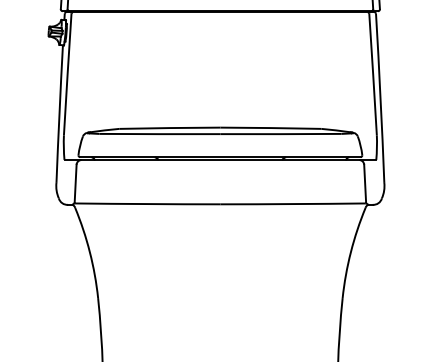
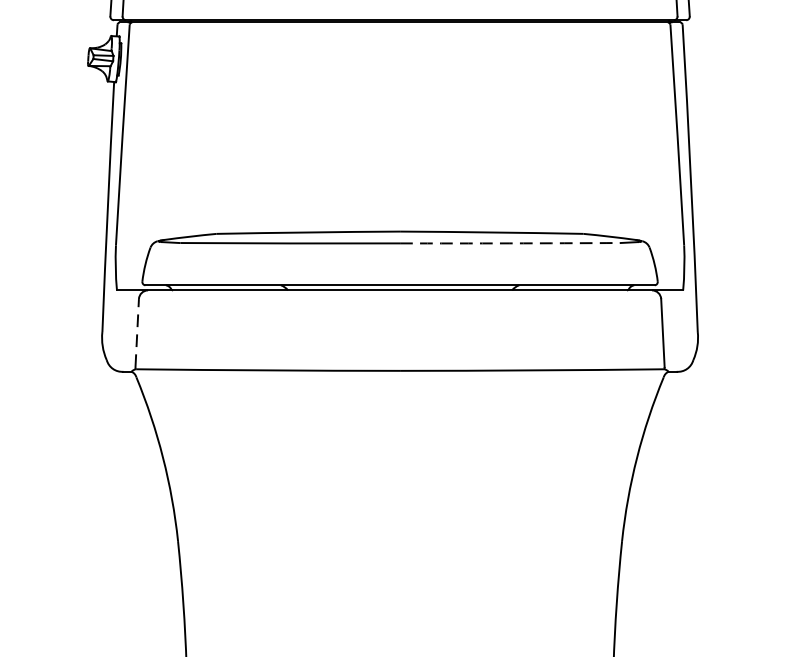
arc: (280, 134) -> (509, 244), solid -> dashed
line: (75, 183) -> (136, 333), solid -> dashed

